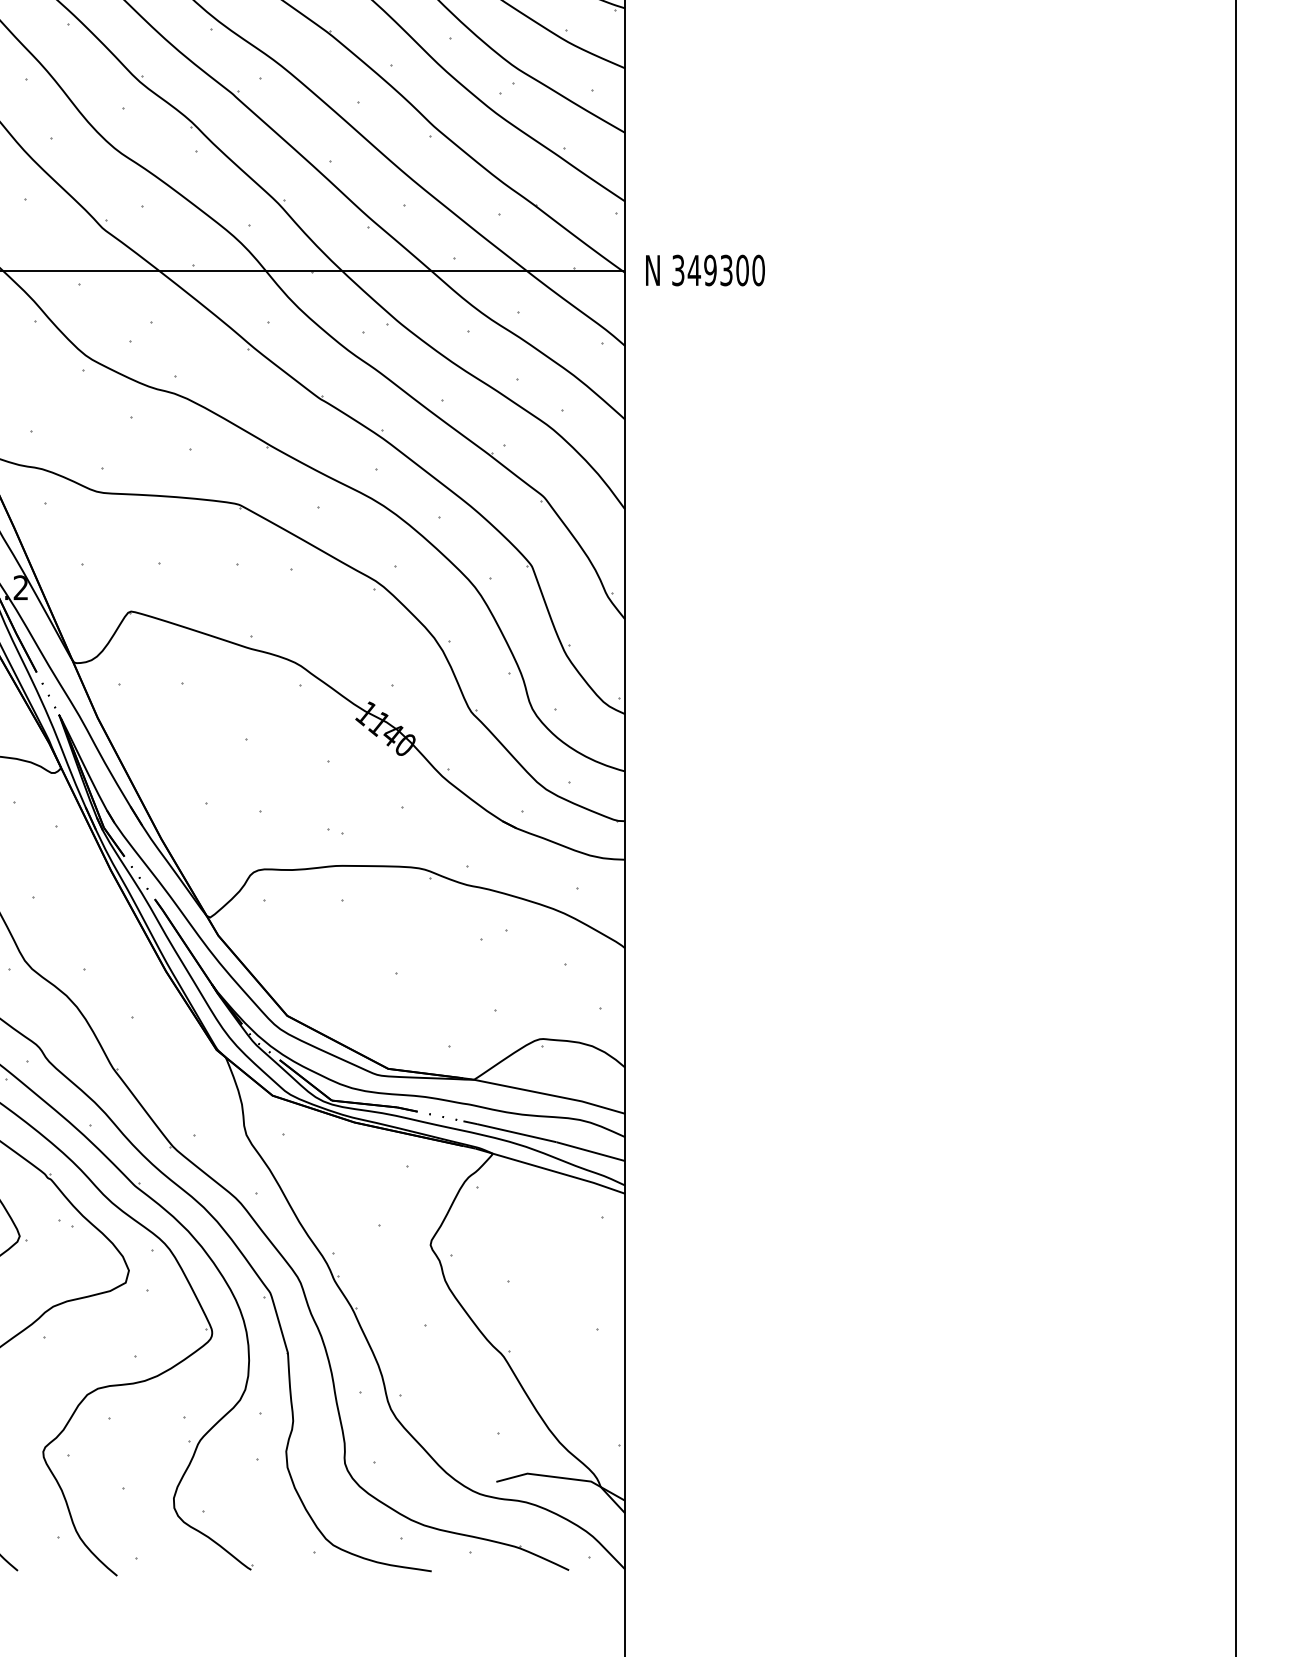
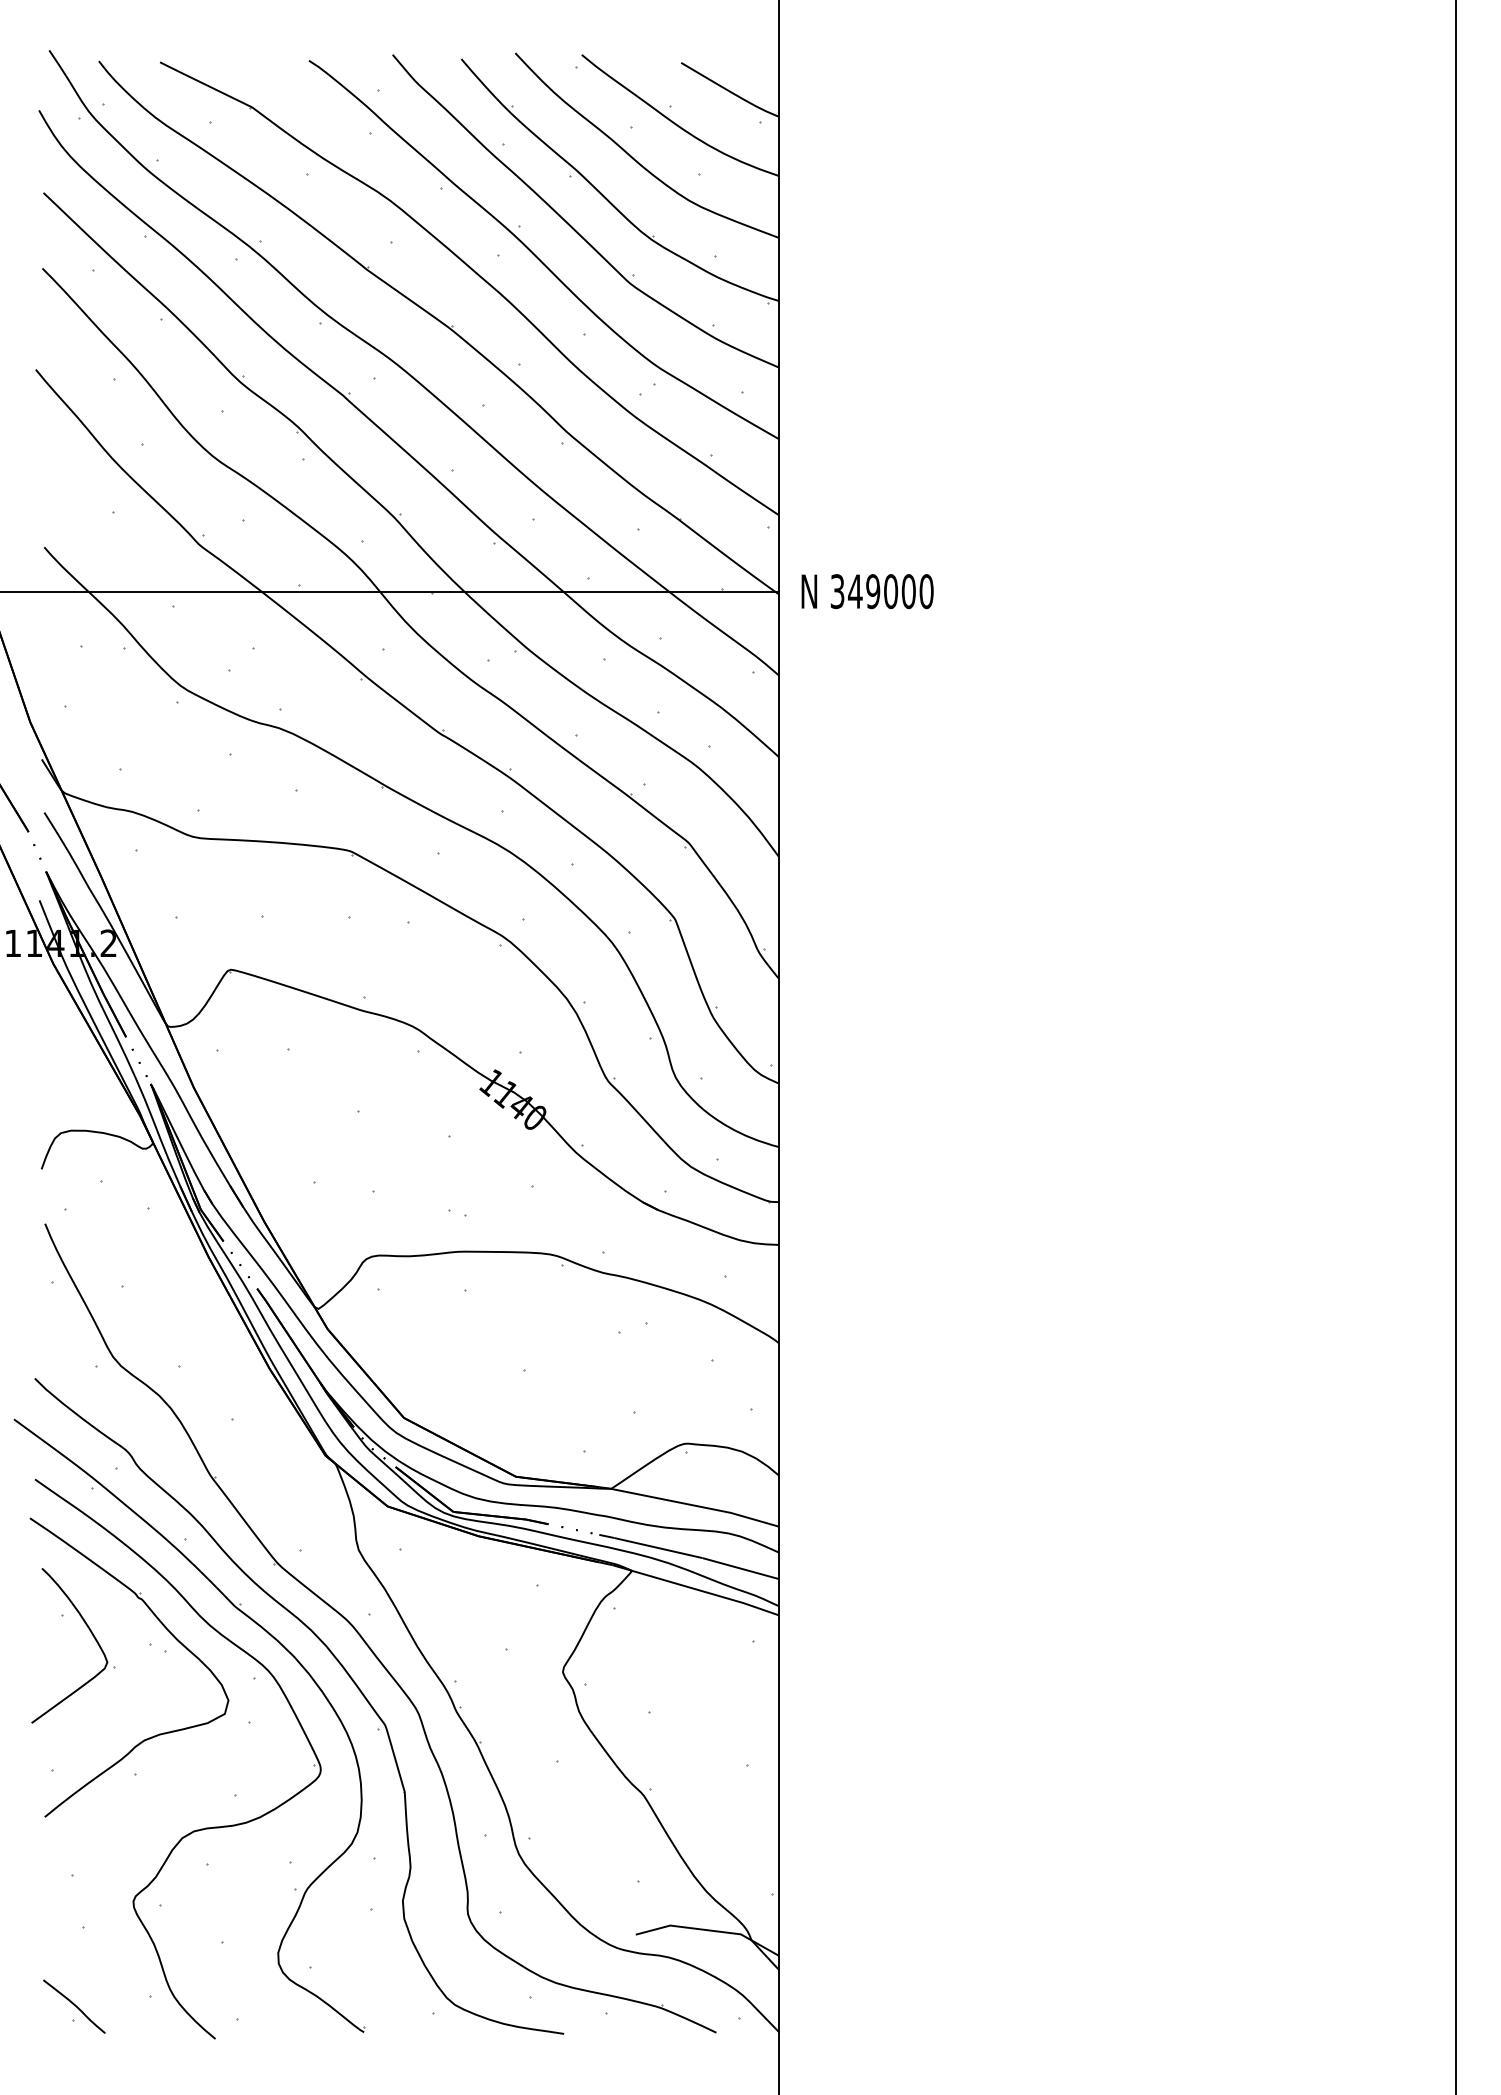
text: (726, 270) -> (891, 591), 349300 -> 349000

